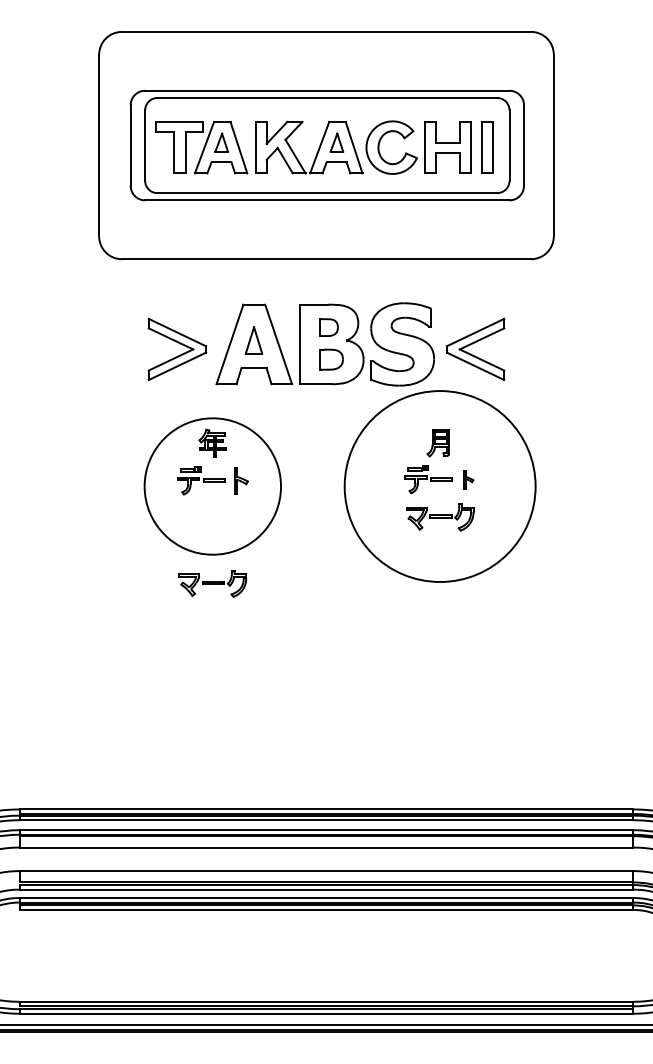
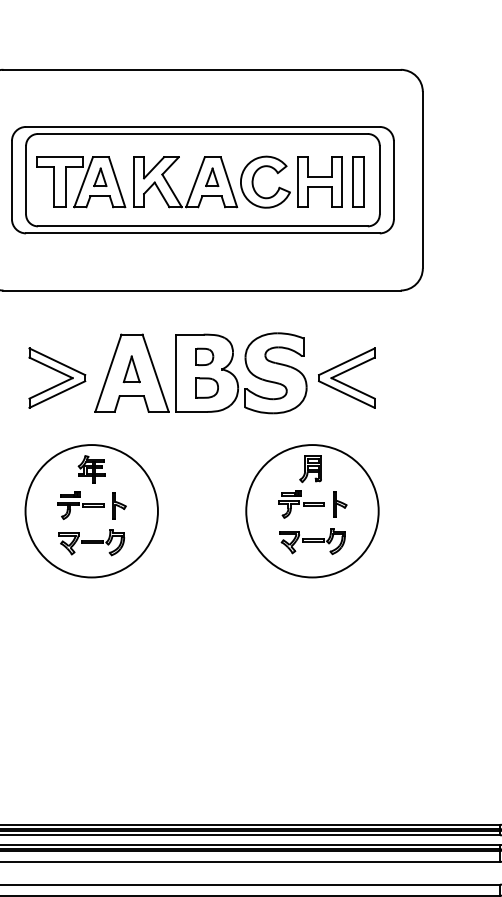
part: (468, 479) -> (340, 504), size x1.43
circle: (439, 486) -> (311, 511), size x0.71
part: (212, 583) -> (91, 542), moved

